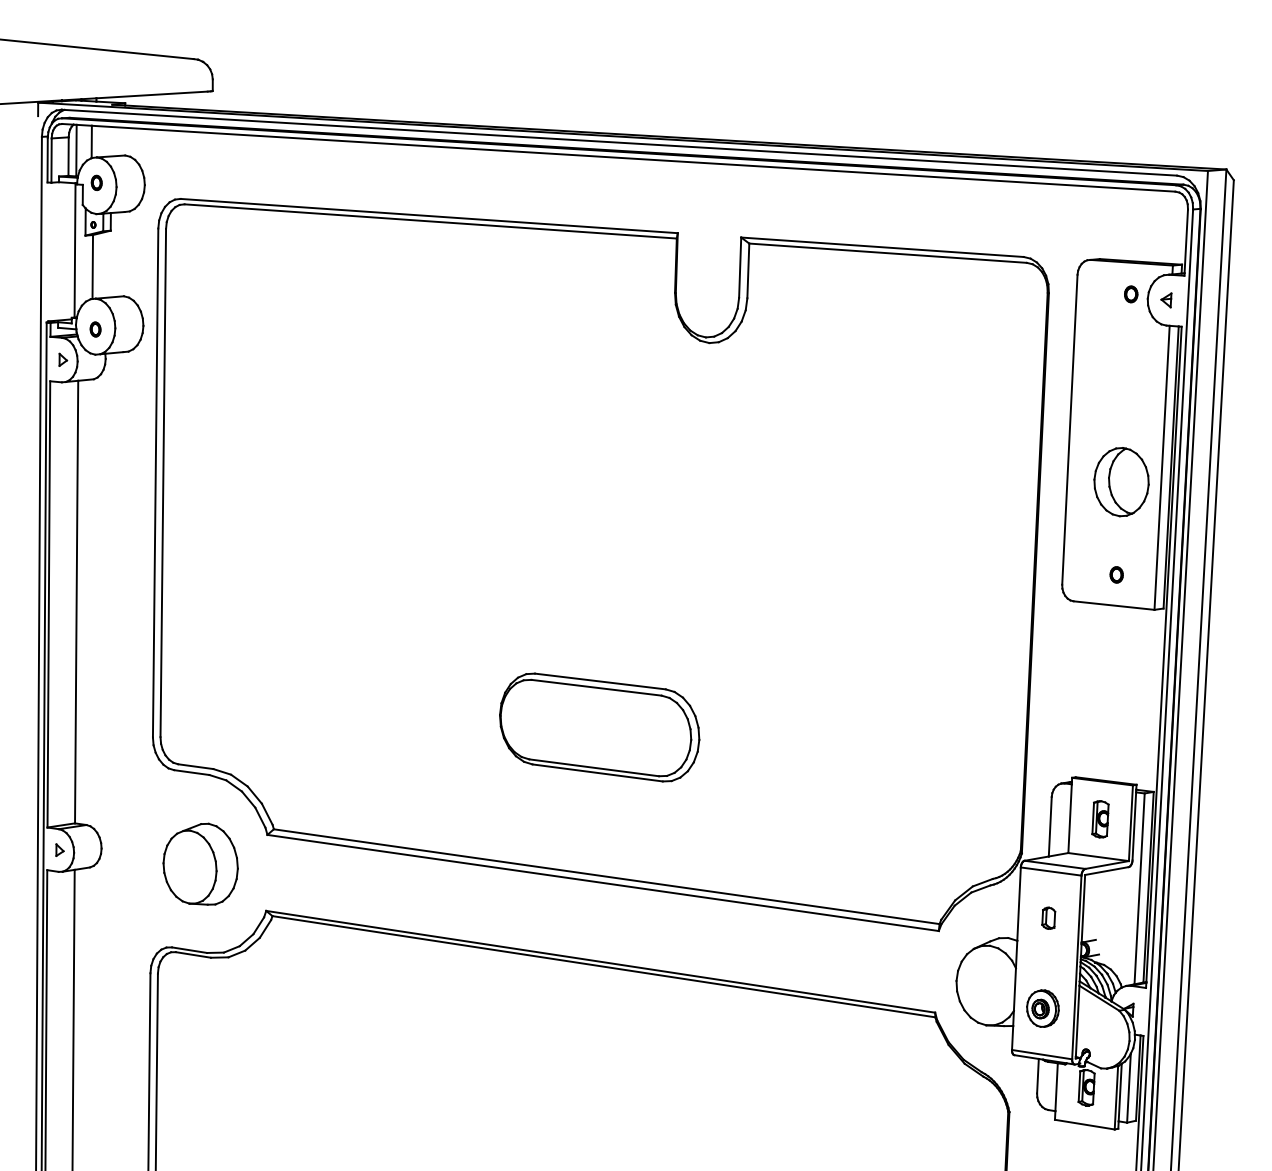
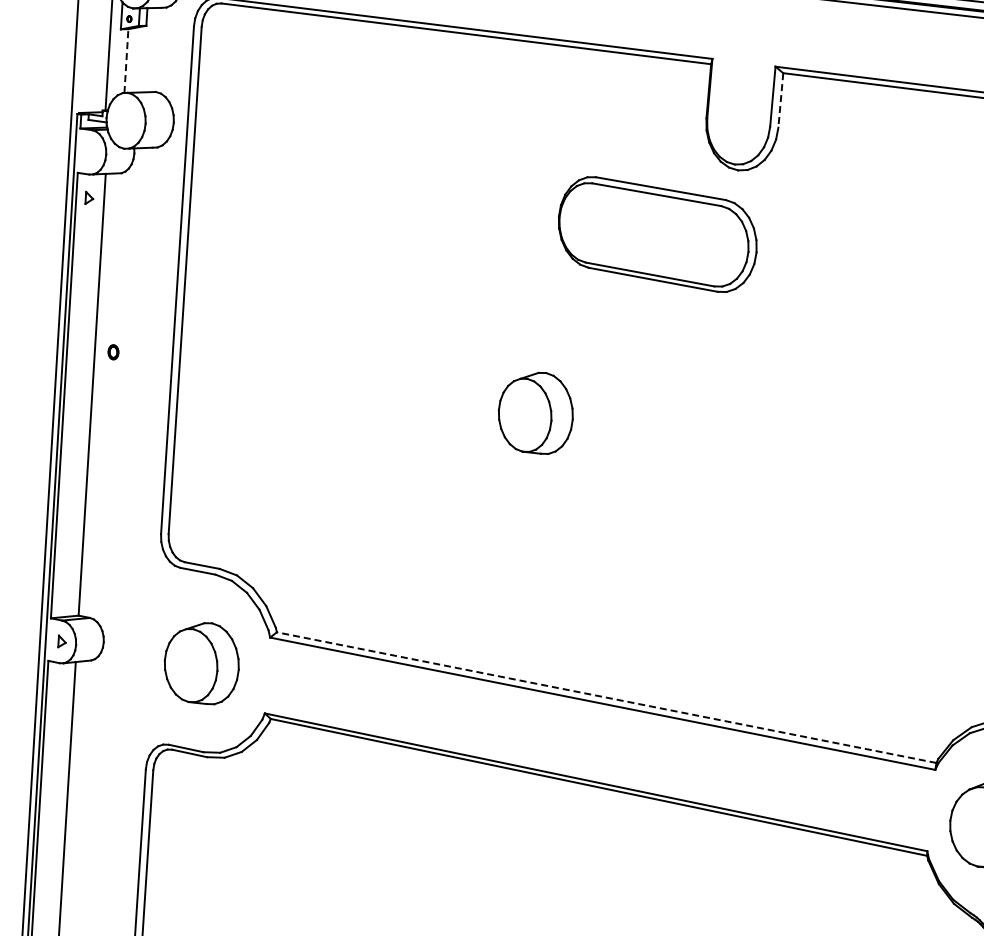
line: (92, 267) -> (126, 61), solid -> dashed
line: (748, 271) -> (780, 101), solid -> dashed
part: (95, 329) -> (113, 352), moved
part: (63, 359) -> (89, 197), moved
part: (520, 595) -> (535, 412), added
part: (599, 727) -> (657, 234), moved
line: (606, 876) -> (606, 697), solid -> dashed

